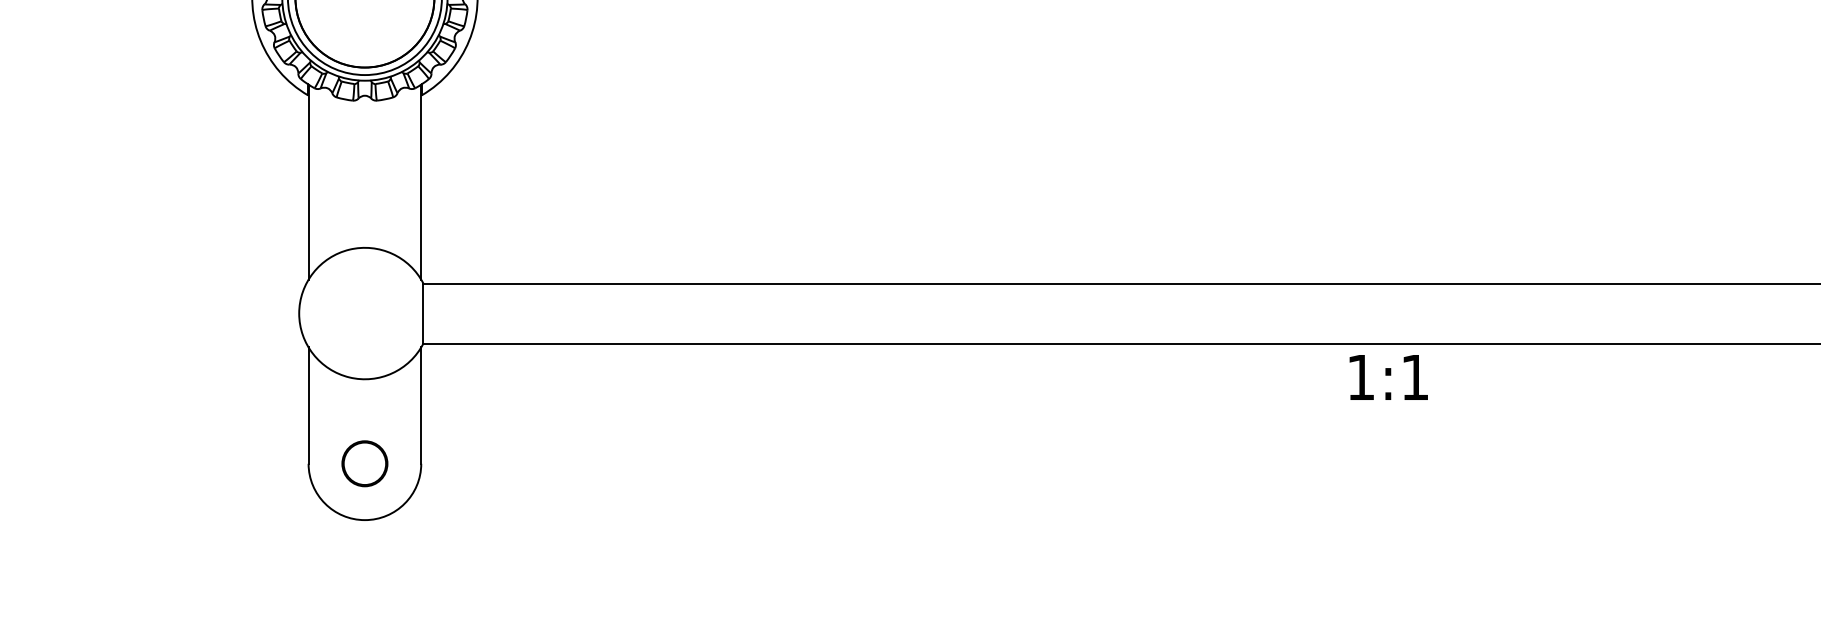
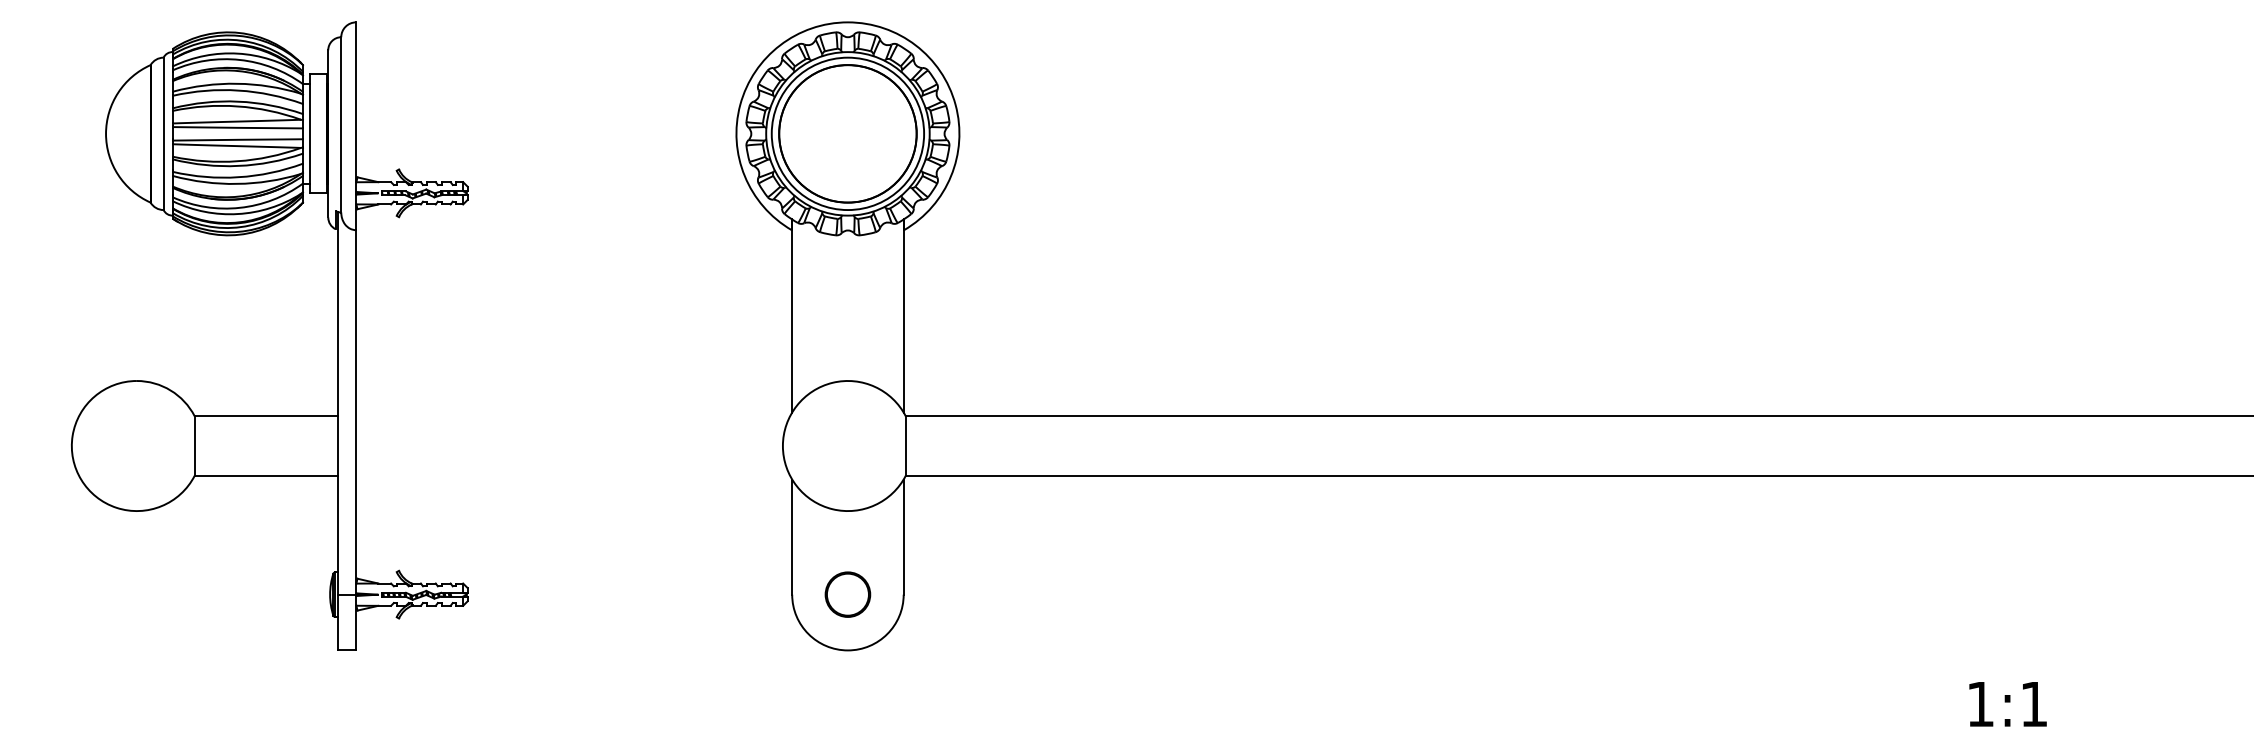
text: (1388, 377) -> (2007, 704), moved

